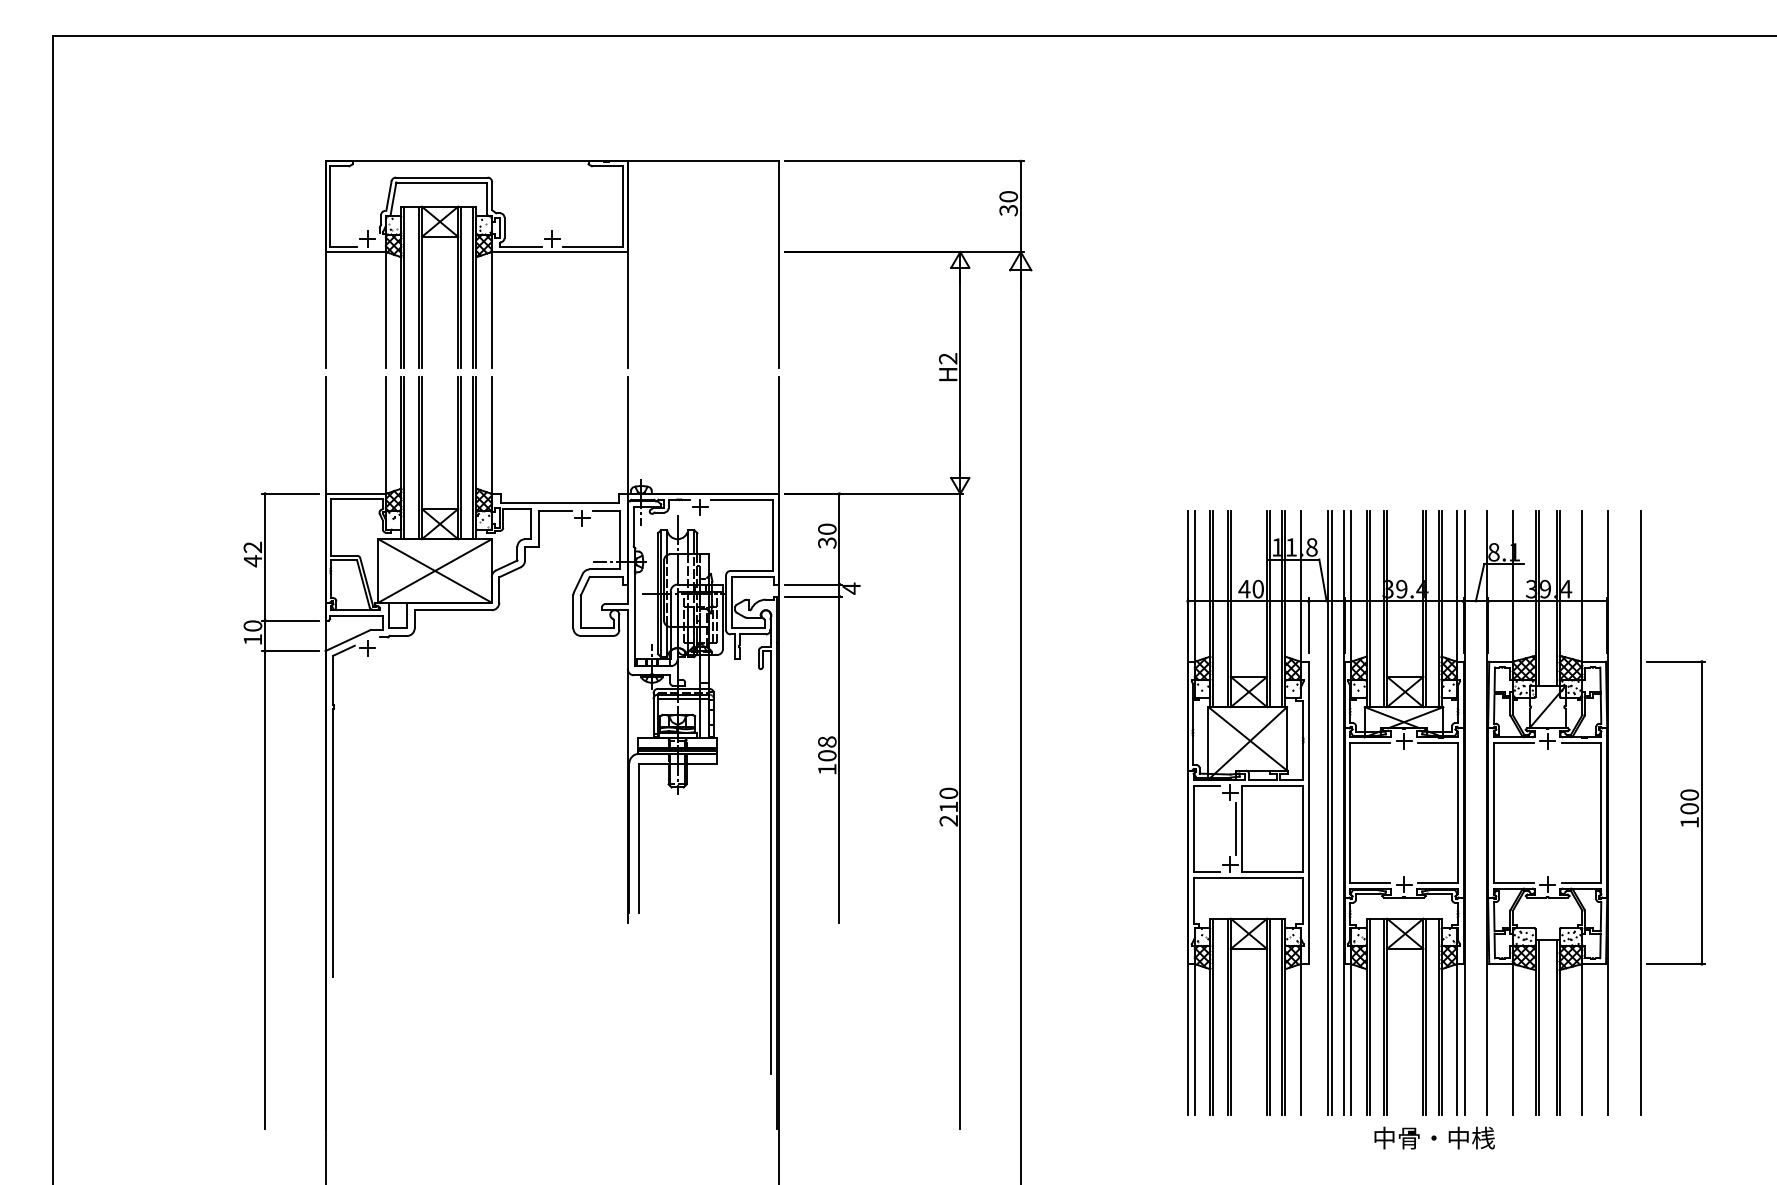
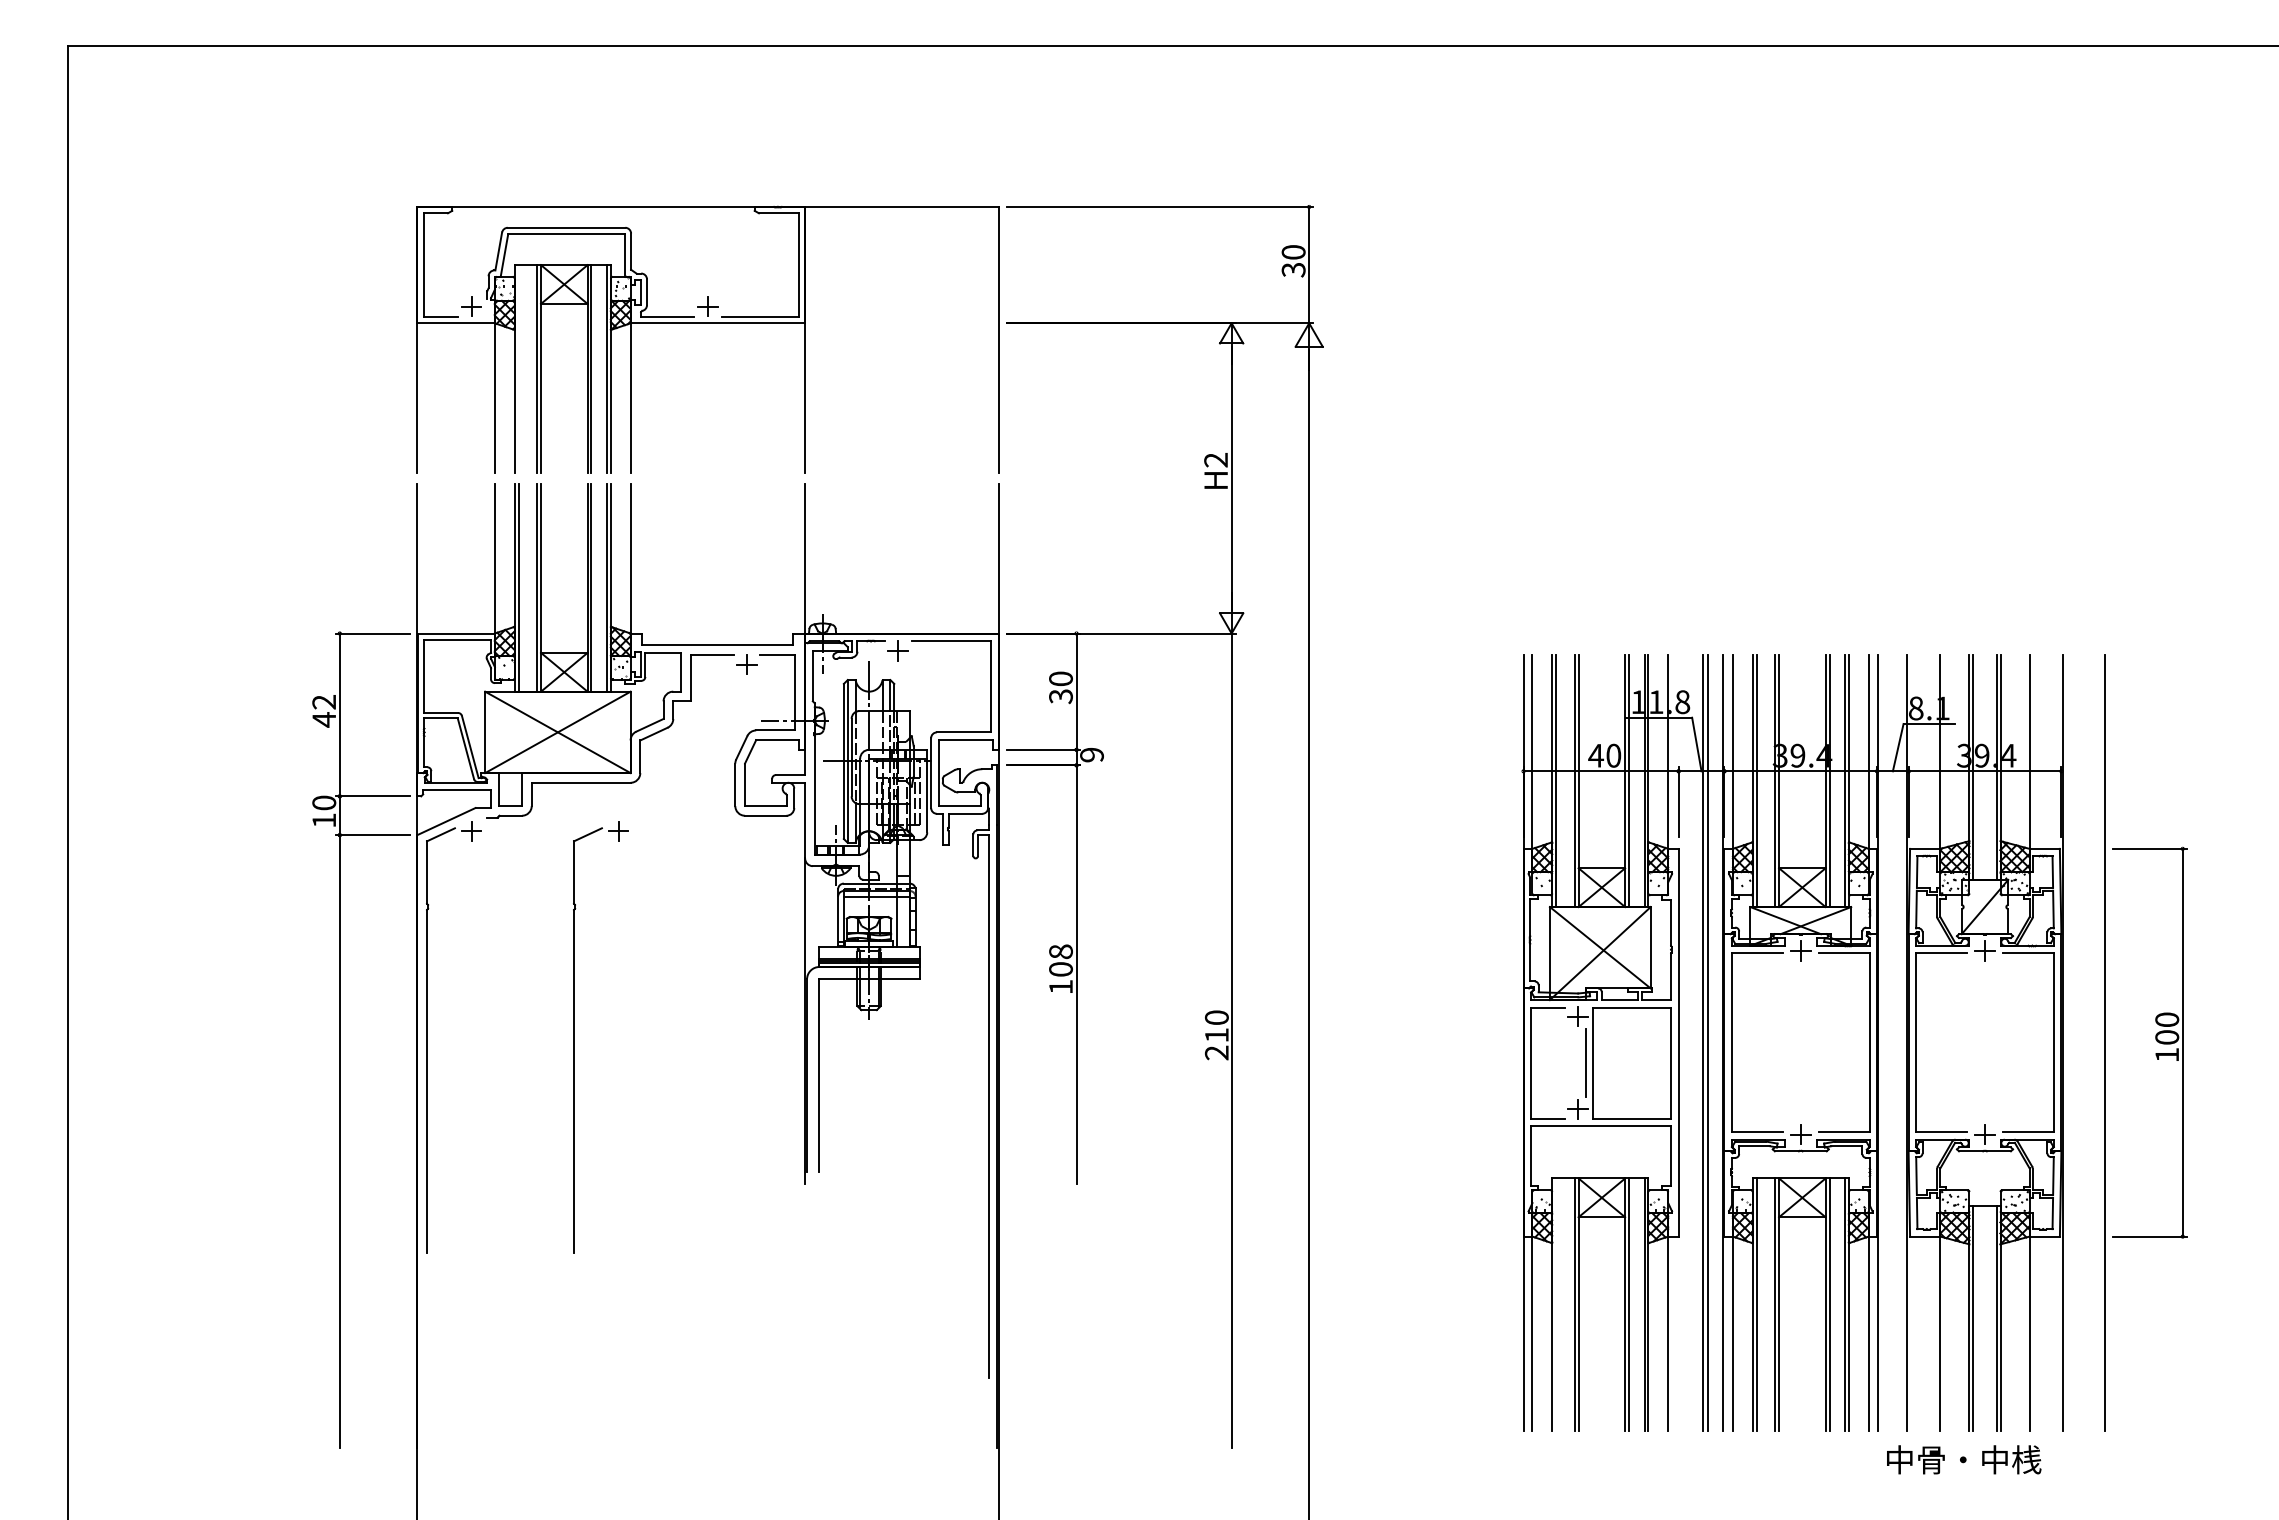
line: (404, 287) -> (518, 368), removed
text: (851, 588) -> (1091, 755), 4 -> 9
part: (448, 808) -> (574, 1037), added
line: (1213, 1016) -> (1556, 1304), removed
text: (1434, 1137) -> (1964, 1459), moved

